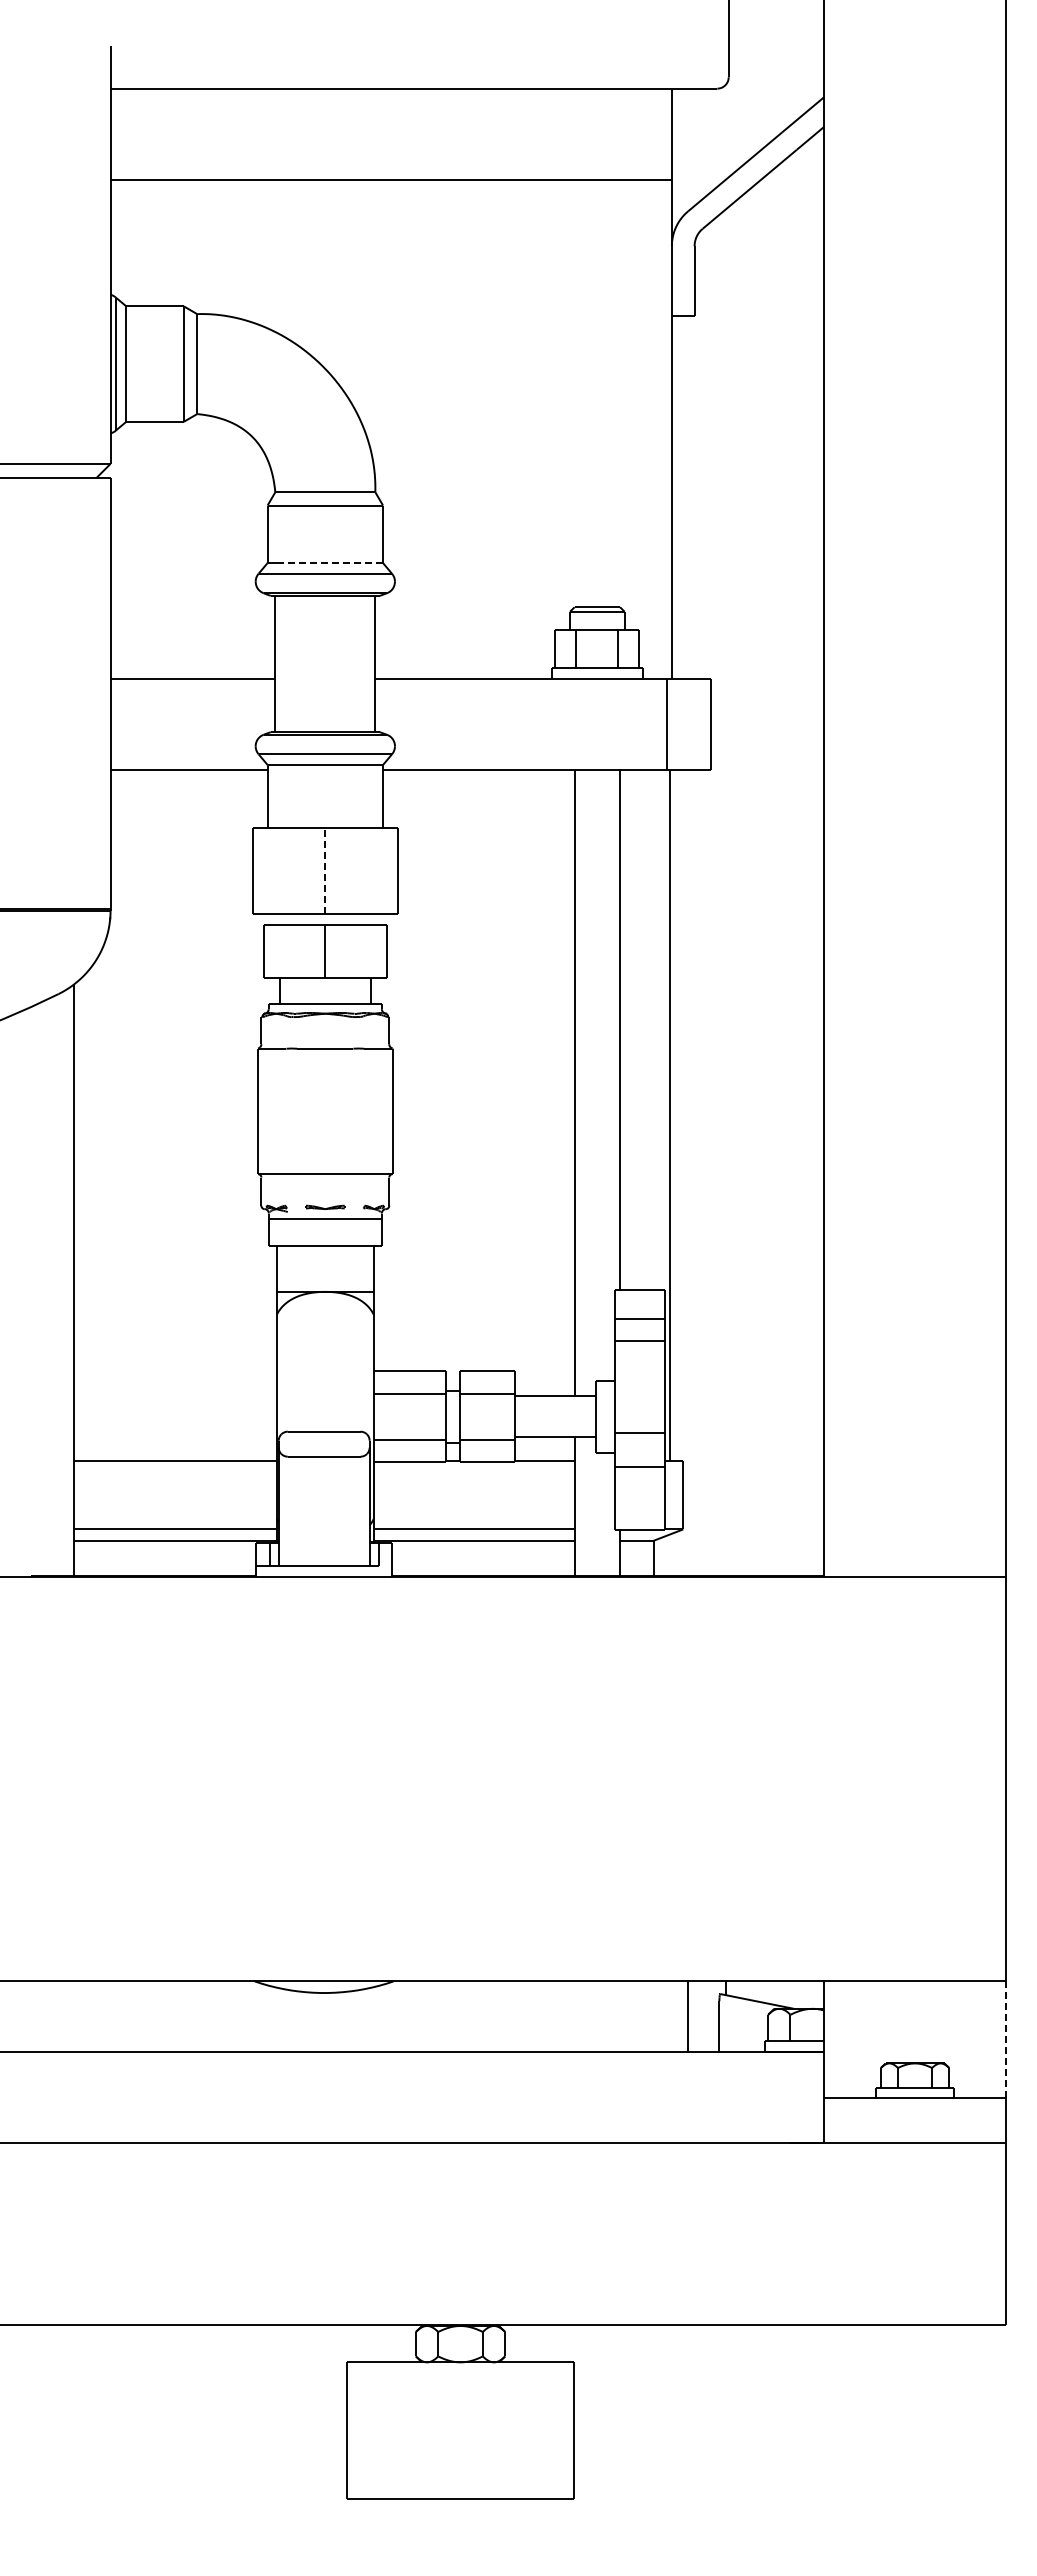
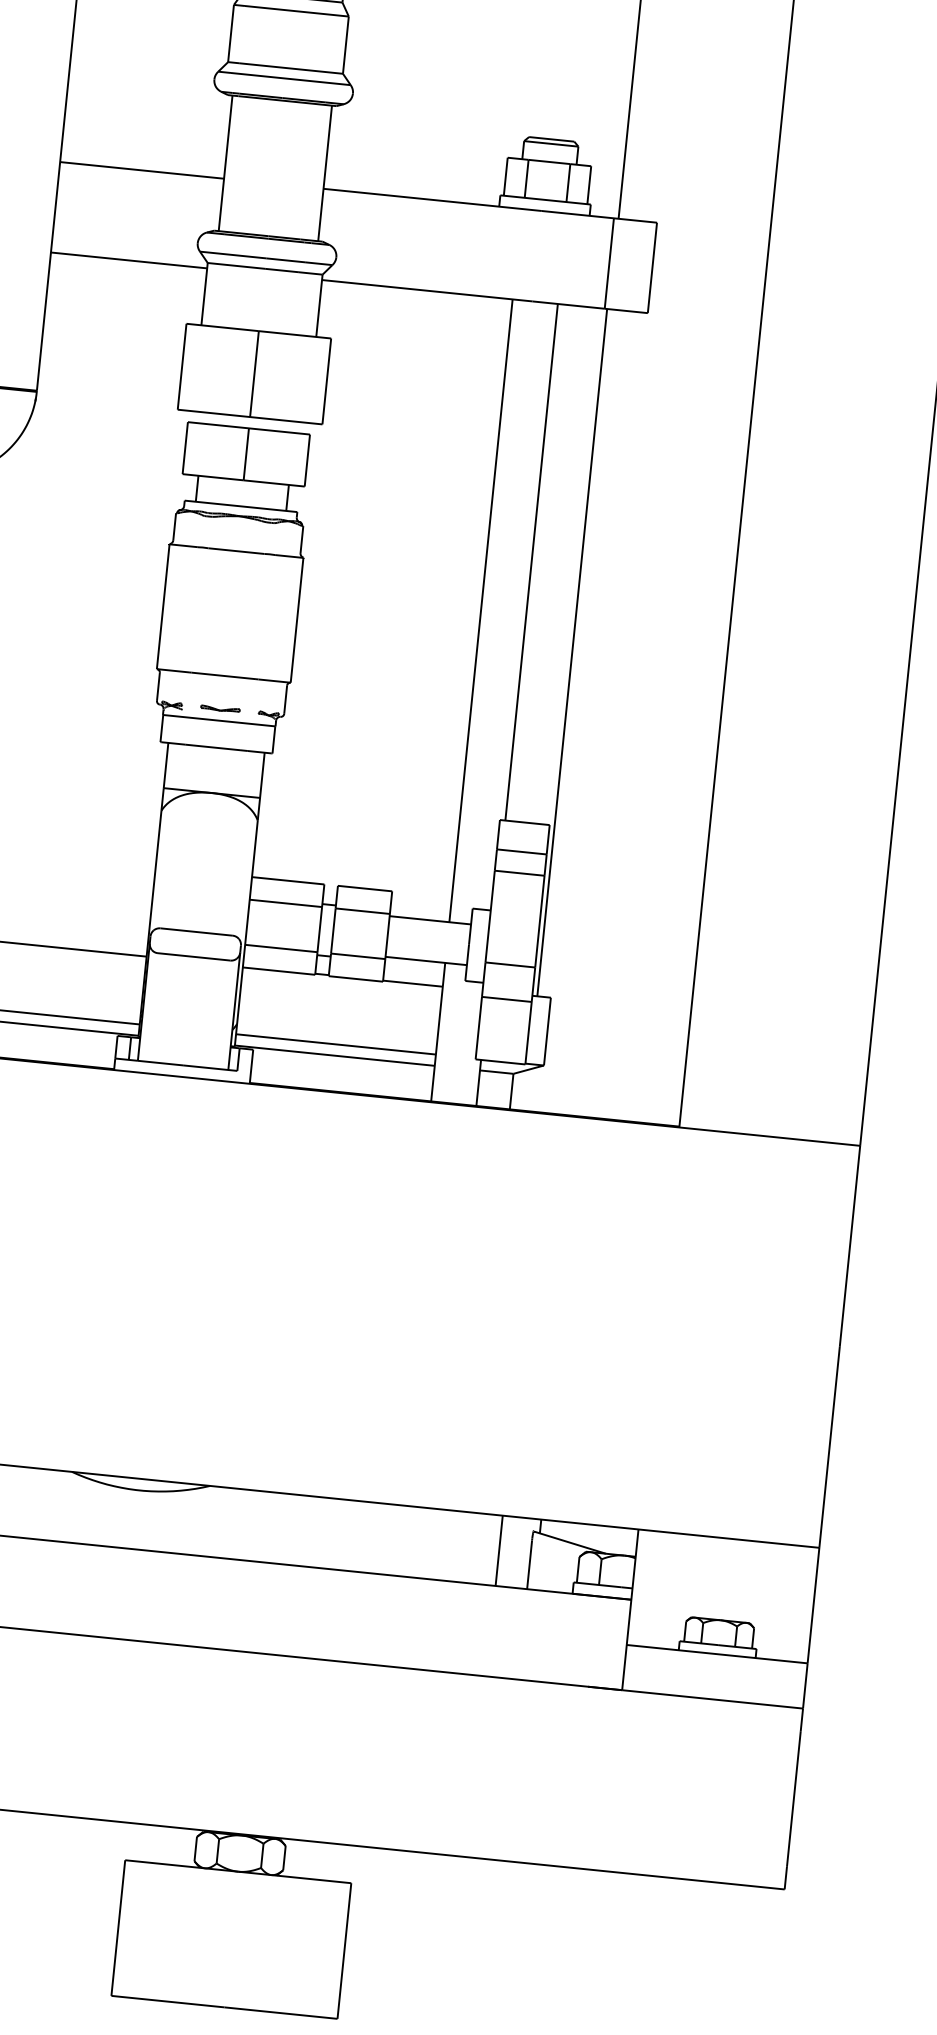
line: (330, 563) -> (290, 68), dashed -> solid
line: (325, 870) -> (254, 373), dashed -> solid
line: (1005, 2038) -> (813, 1604), dashed -> solid

